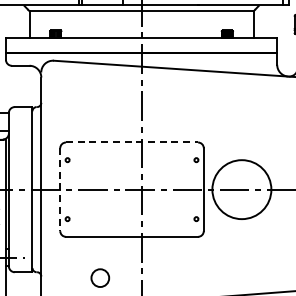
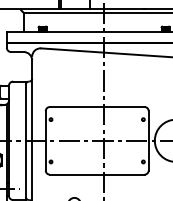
line: (132, 142) -> (97, 107), dashed -> solid
line: (60, 190) -> (45, 141), dashed -> solid

